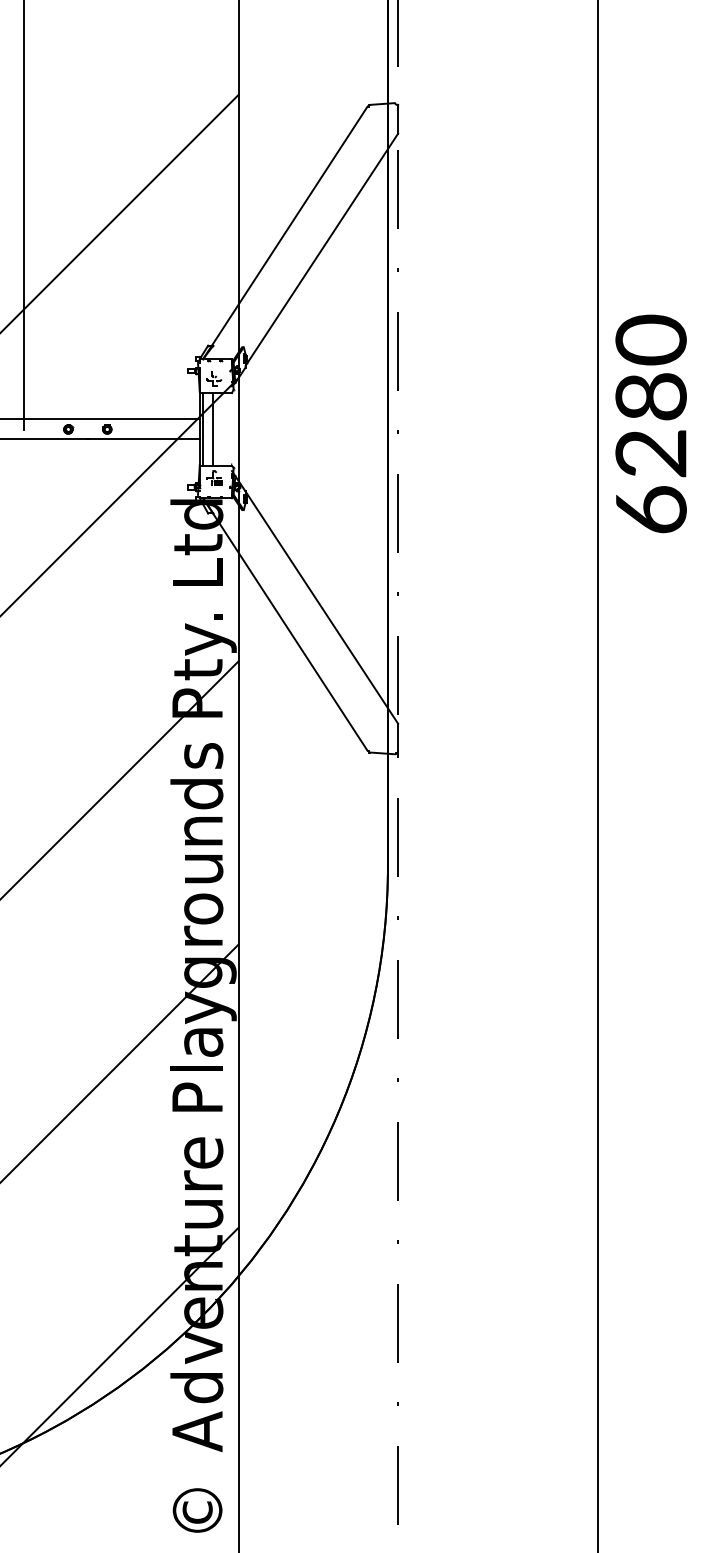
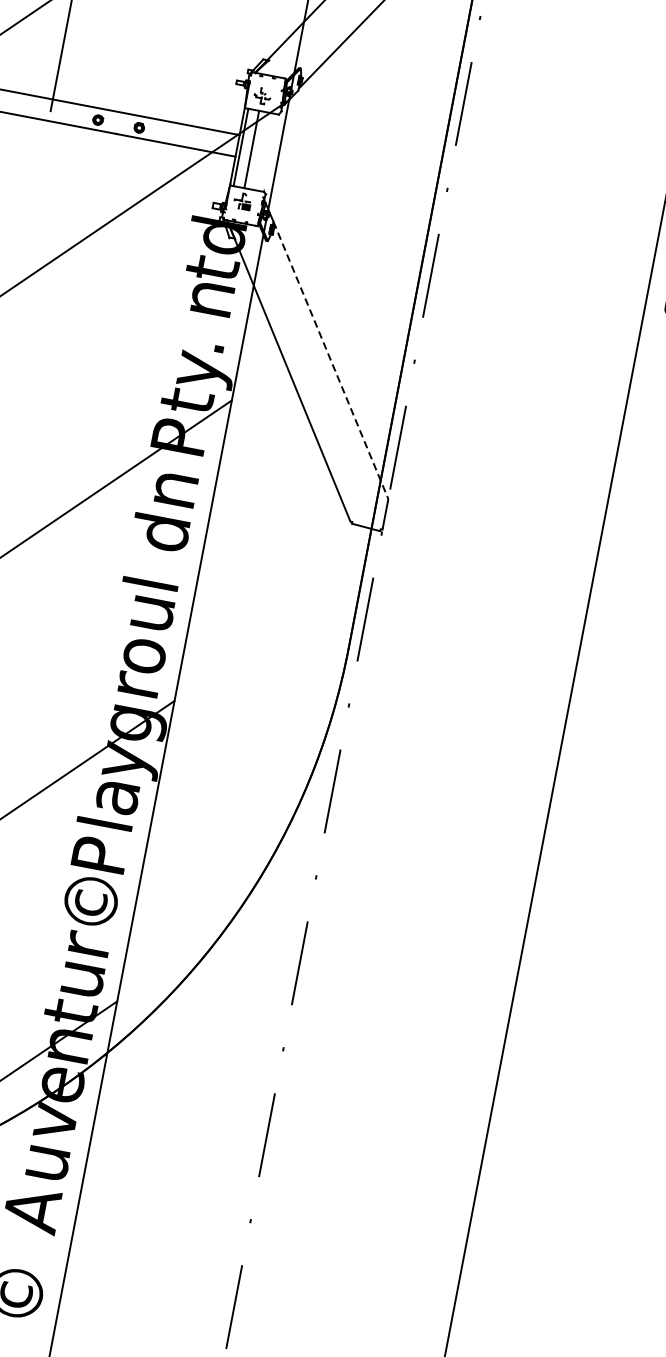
text: (197, 572) -> (206, 298), L -> n
line: (321, 607) -> (330, 360), solid -> dashed
text: (203, 753) -> (175, 491), s -> n
text: (196, 831) -> (152, 572), n -> l
text: (197, 1143) -> (90, 903), e -> ©
text: (196, 1388) -> (39, 1163), d -> u

